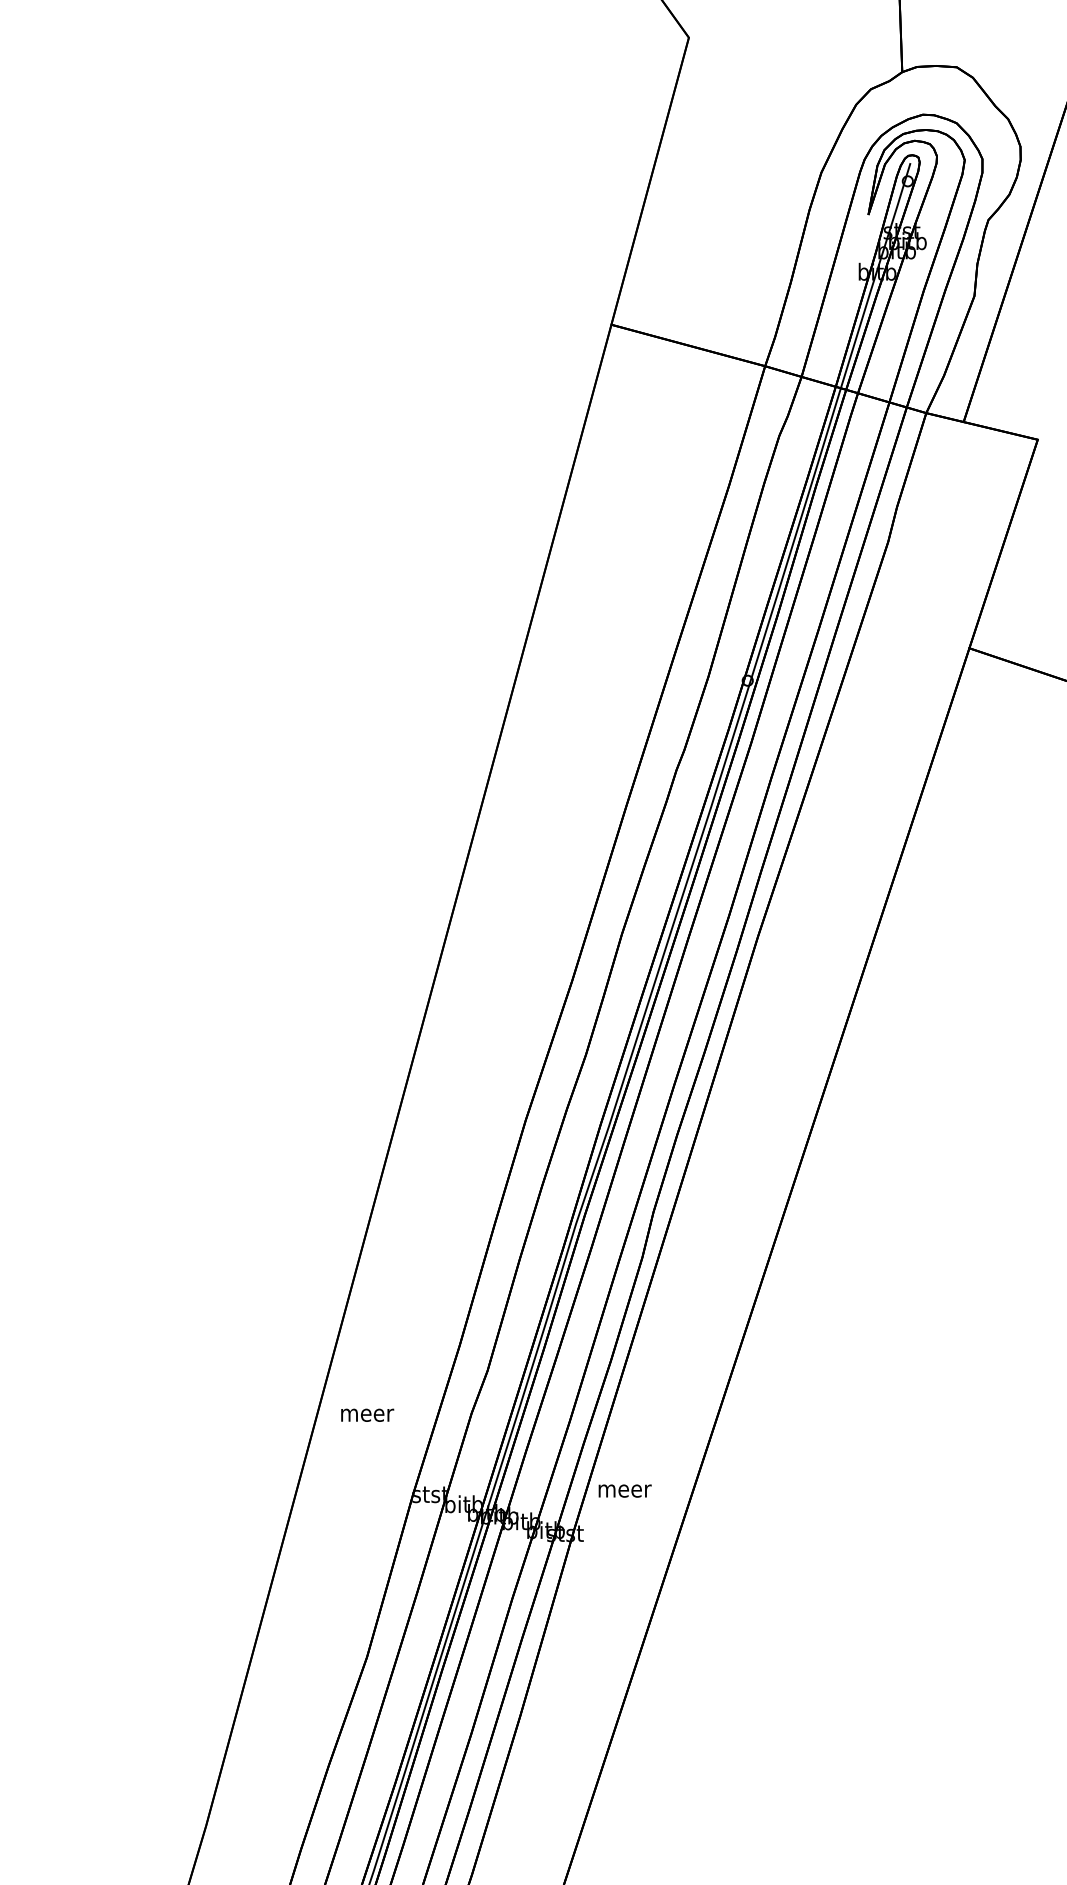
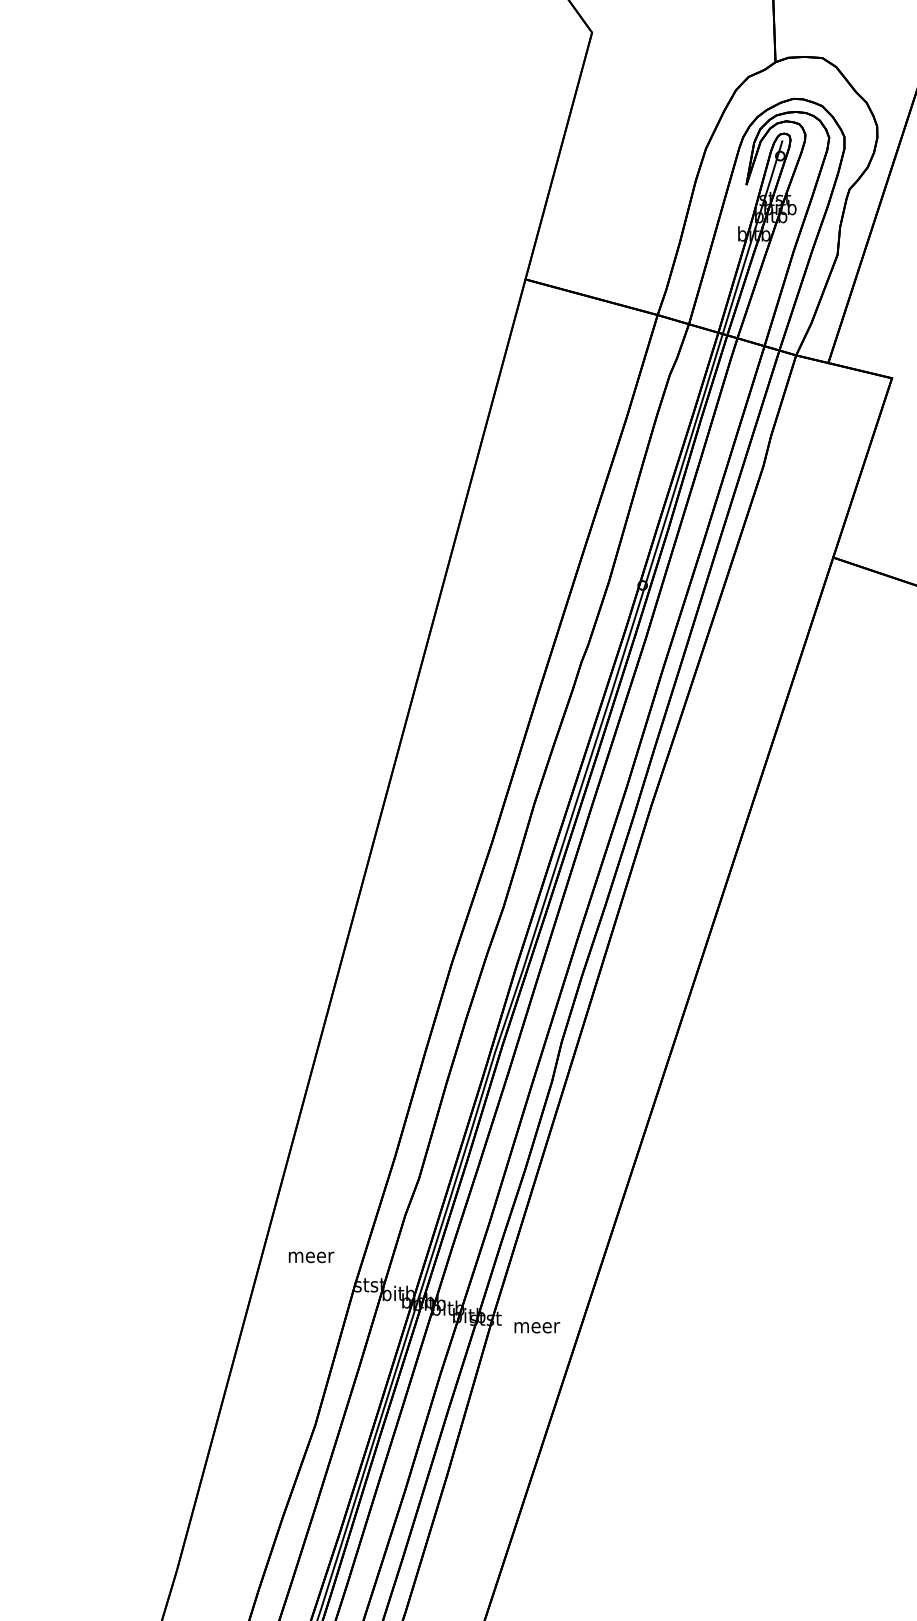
text: (367, 1414) -> (311, 1256), moved
text: (624, 1490) -> (536, 1327), moved

